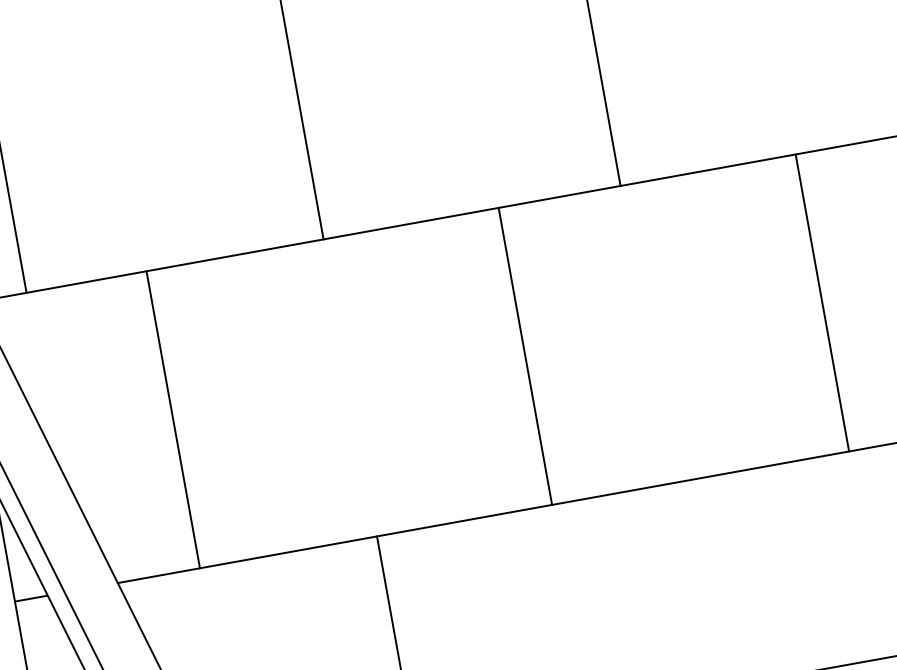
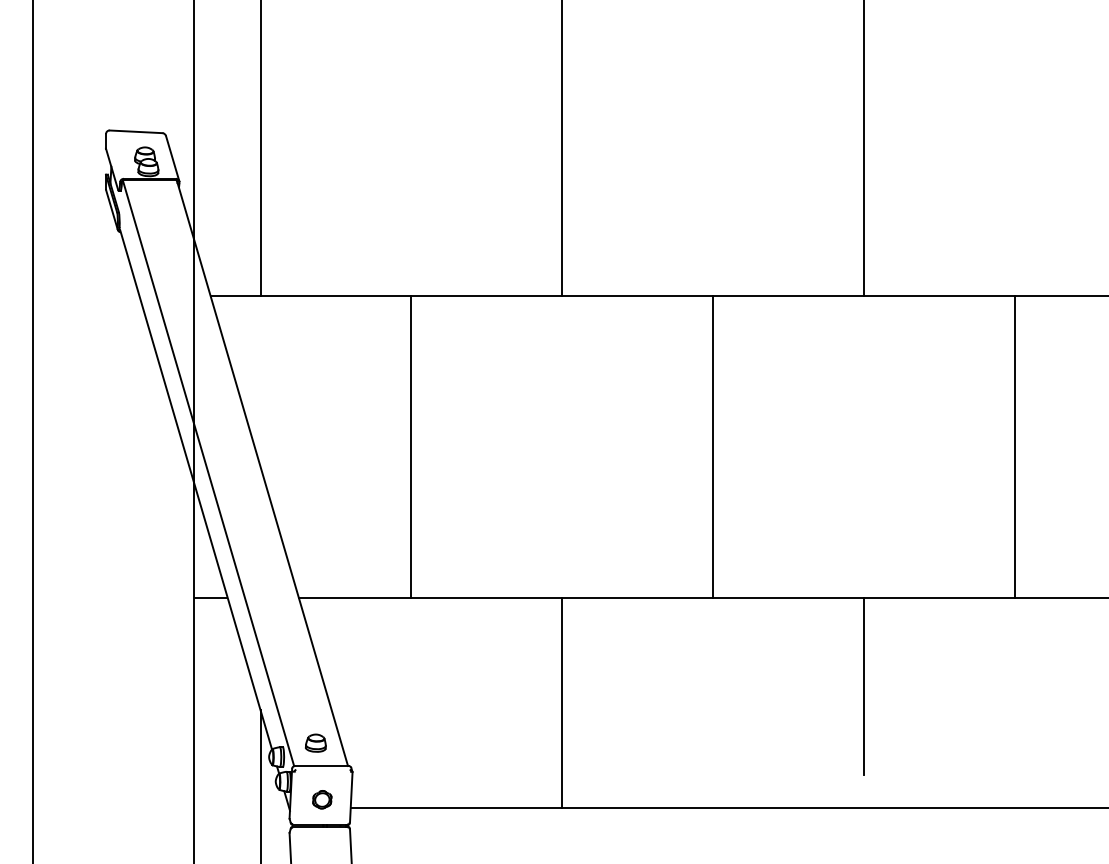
line: (822, 303) -> (1014, 447), moved
line: (525, 356) -> (713, 447), moved
line: (173, 420) -> (411, 447), moved
line: (690, 569) -> (864, 686), added

